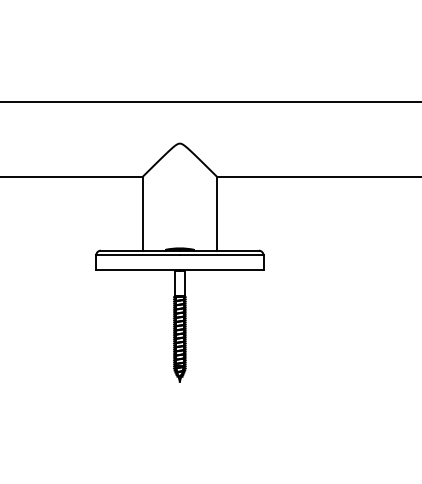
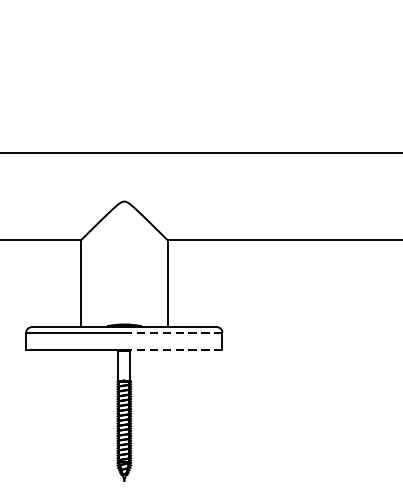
line: (221, 255) -> (173, 332), solid -> dashed
line: (221, 270) -> (173, 350), solid -> dashed

